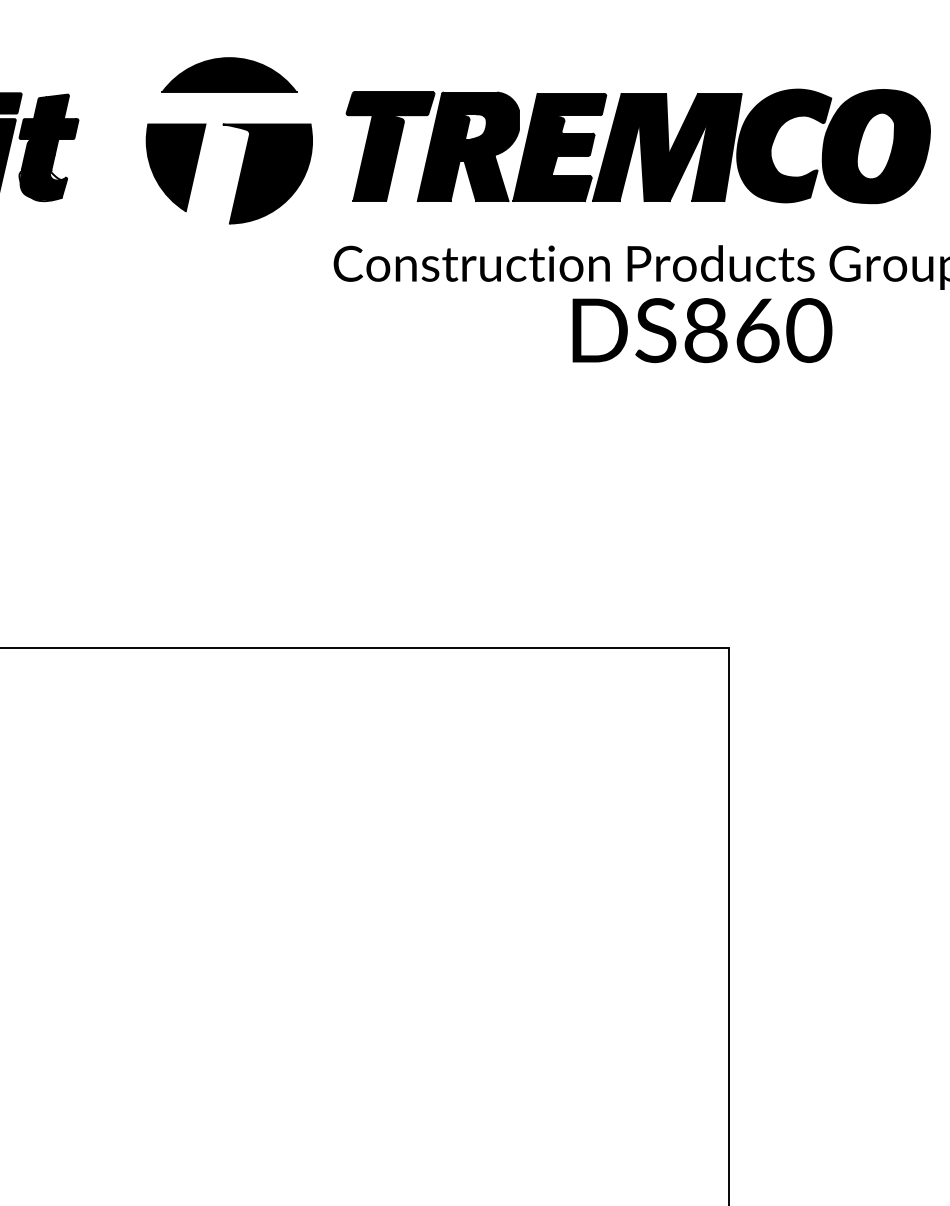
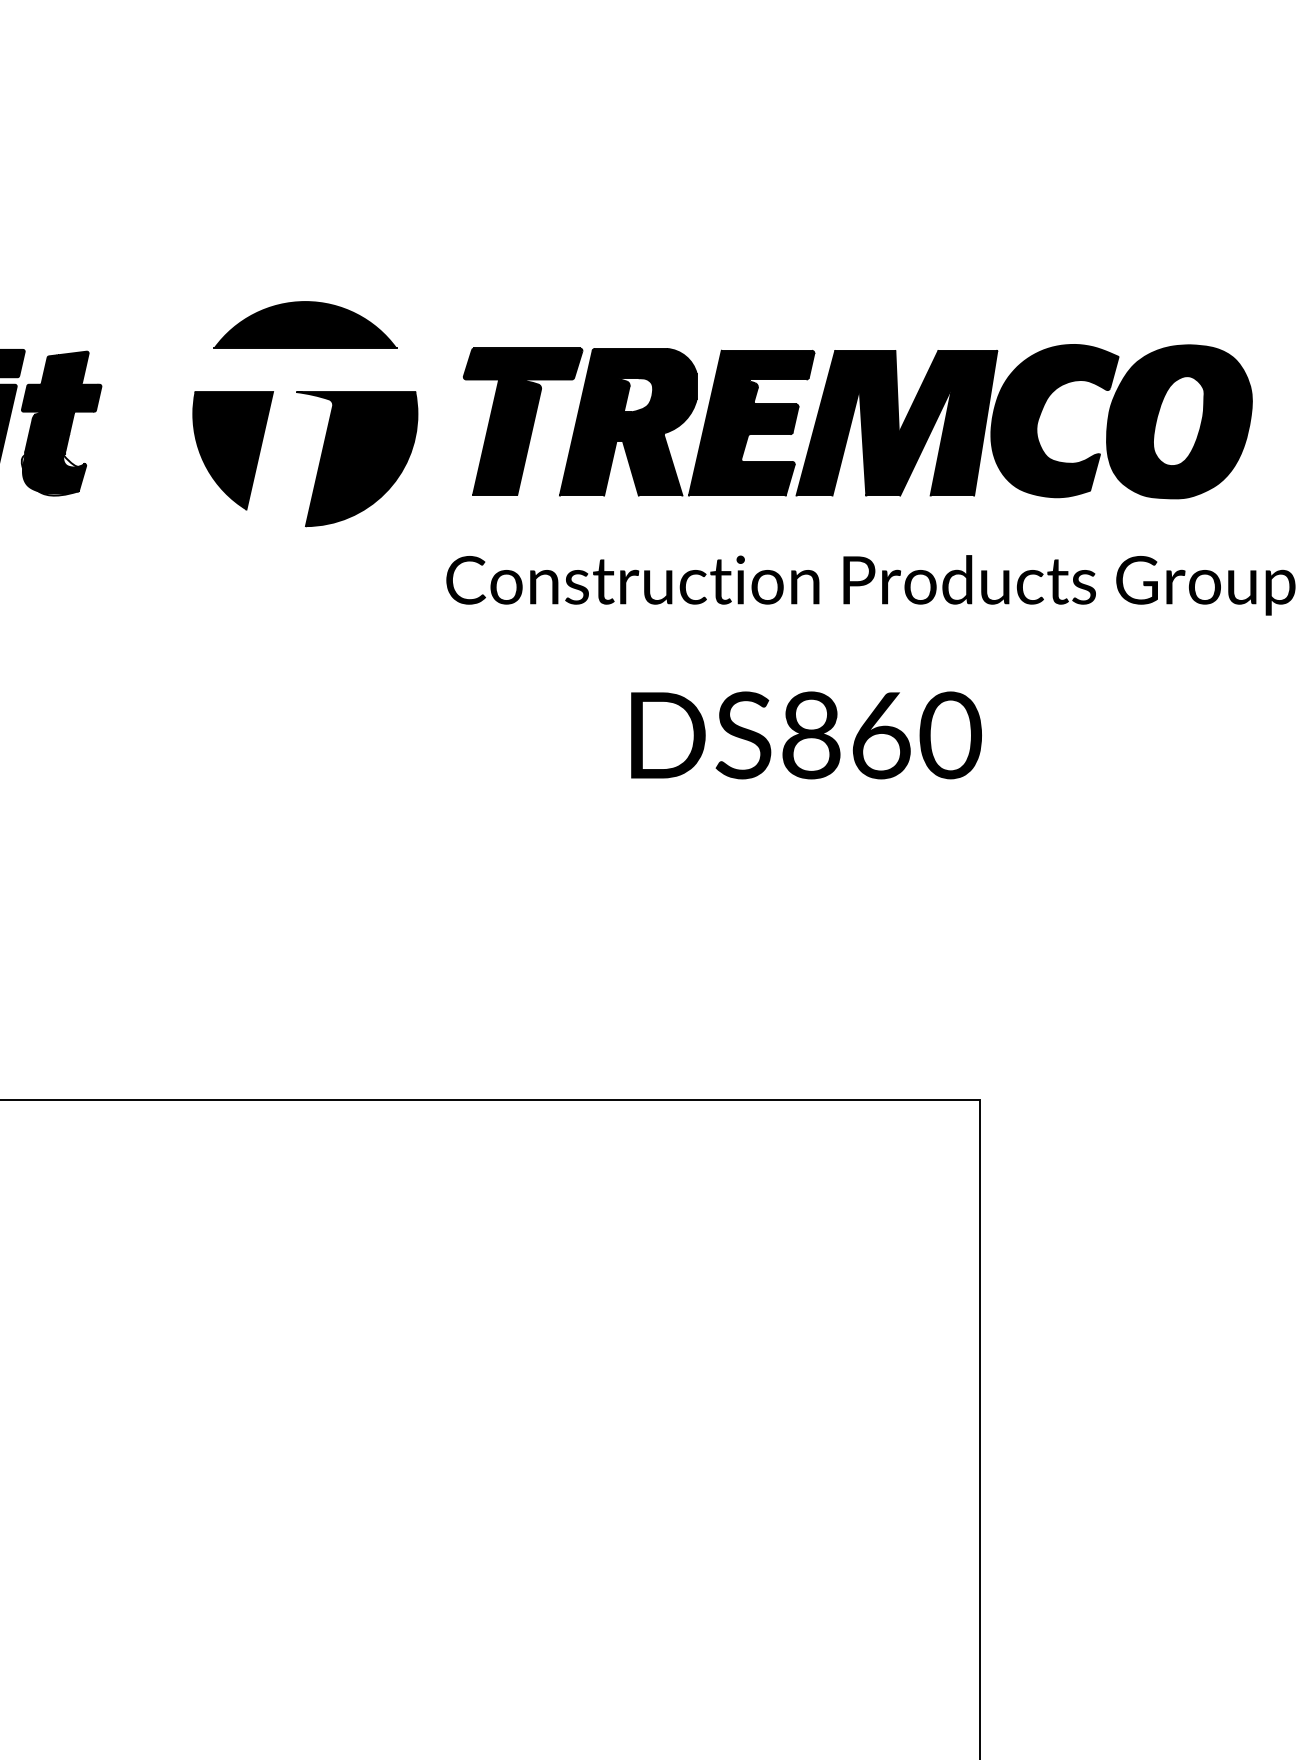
text: (702, 330) -> (806, 735), moved

